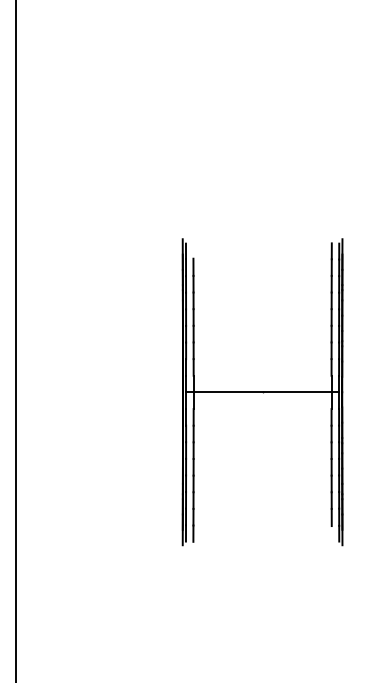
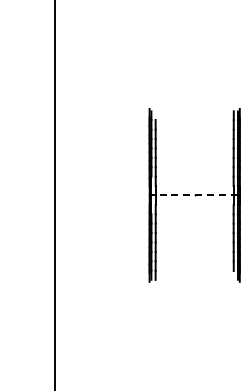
line: (262, 392) -> (194, 195), solid -> dashed

